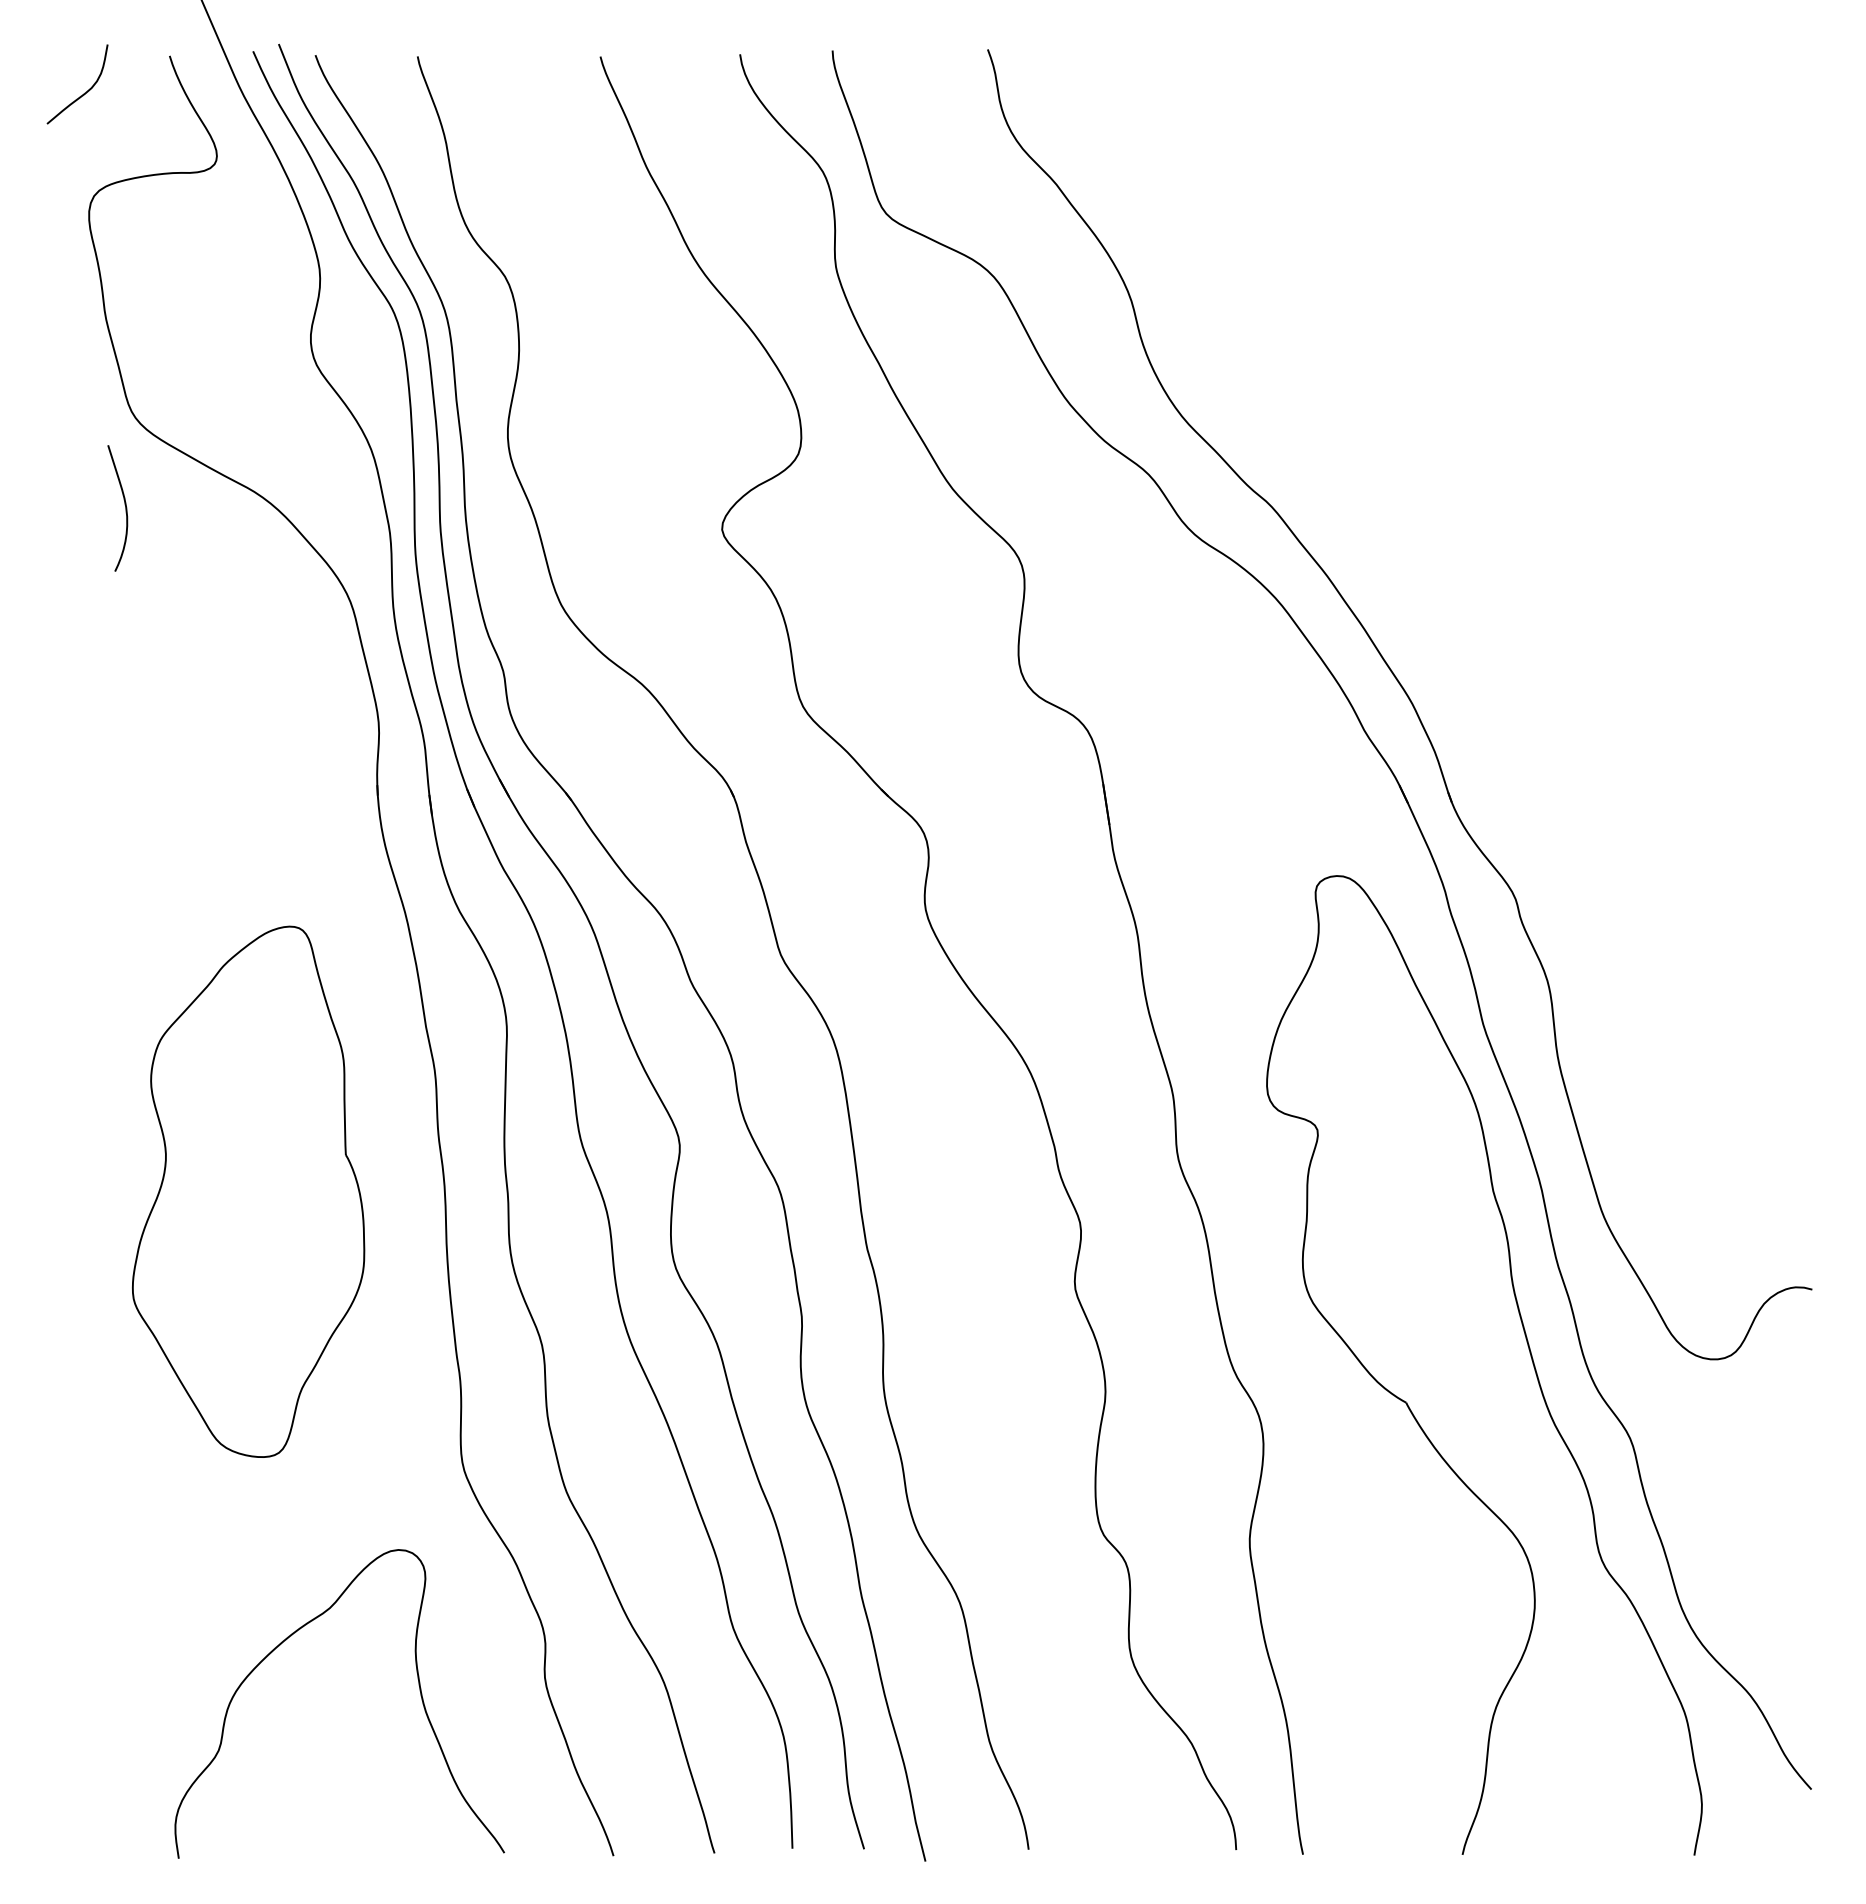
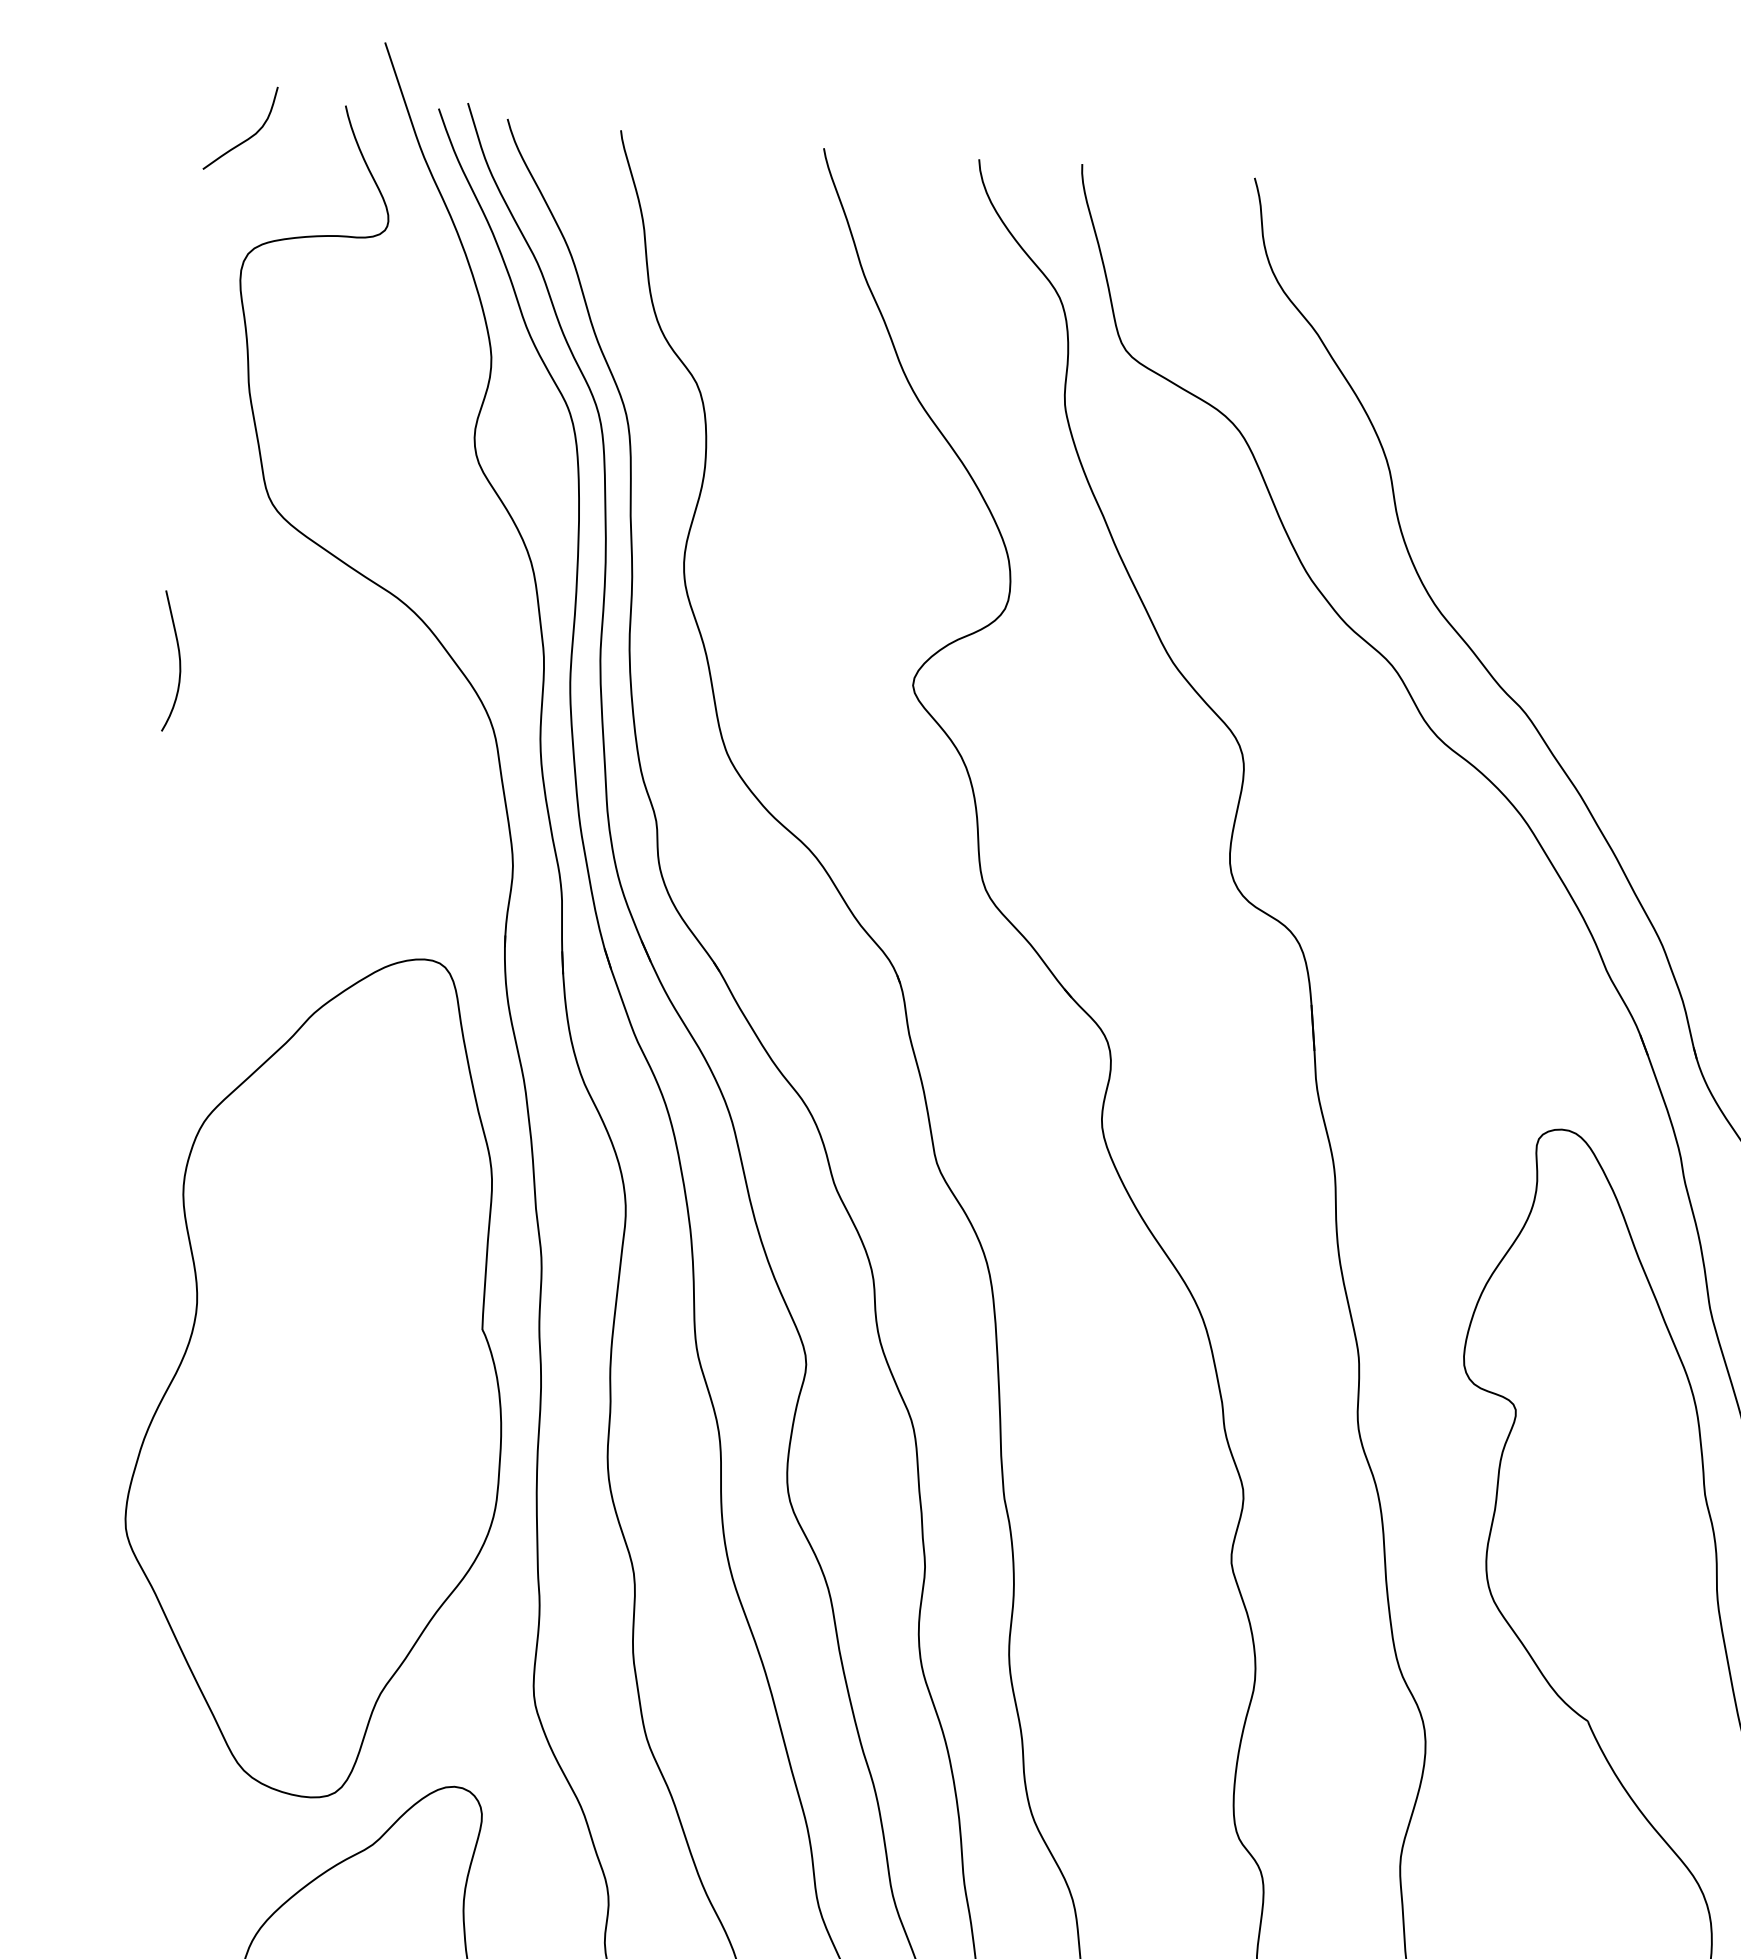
curve: (124, 505) -> (178, 658), moved
part: (248, 1191) -> (322, 1374), size x1.43

